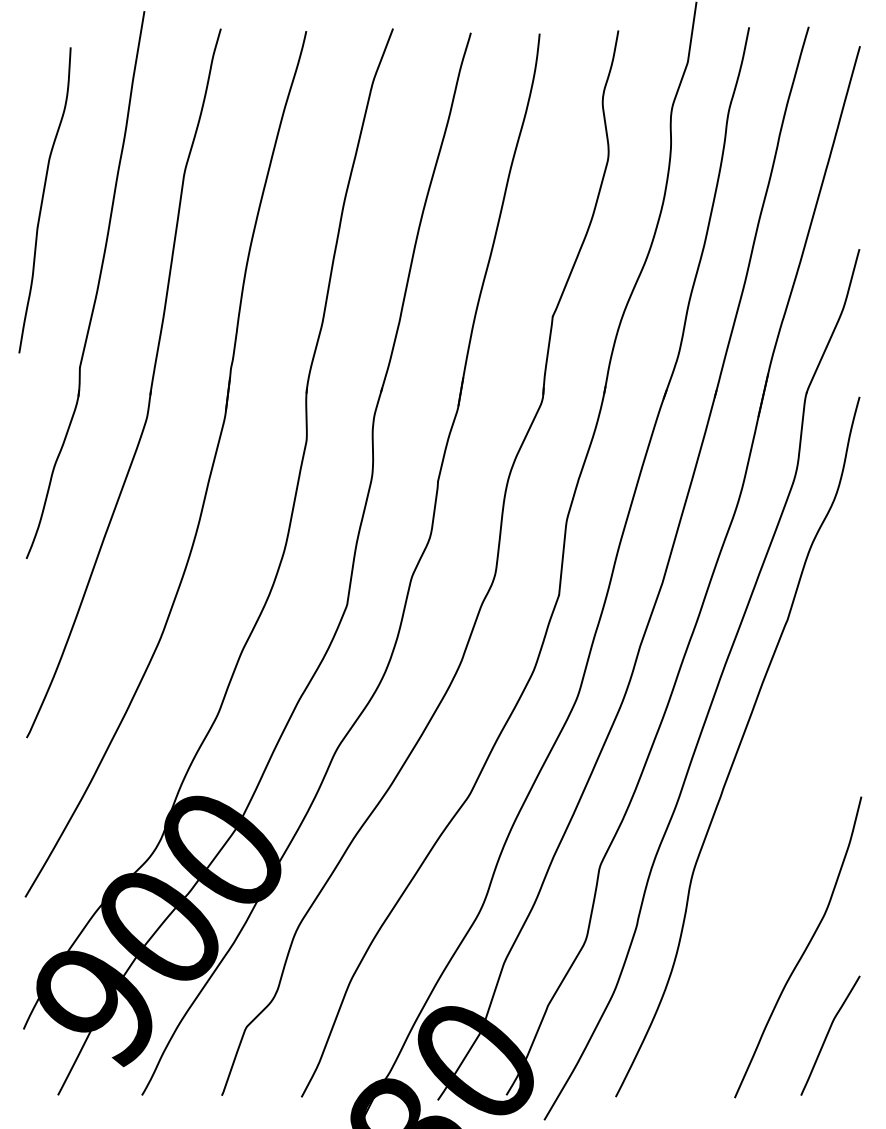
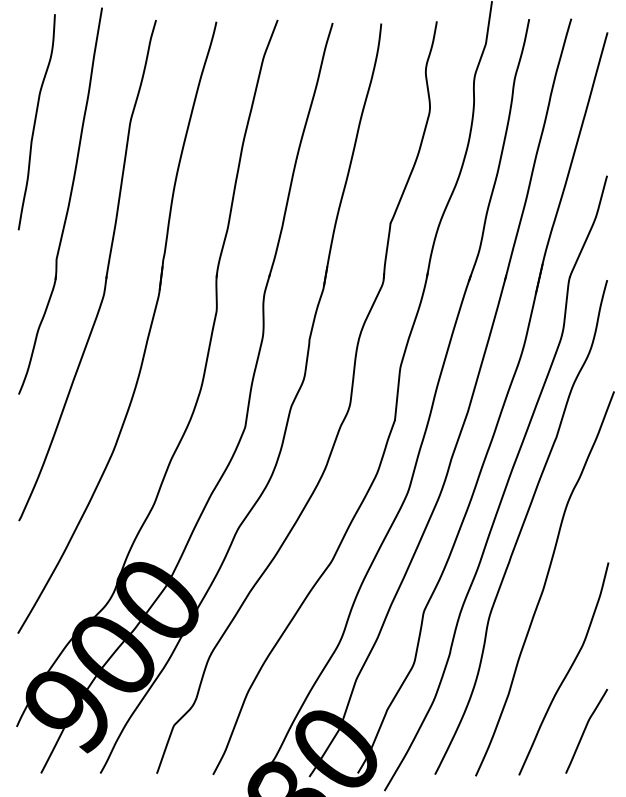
curve: (43, 200) -> (35, 122), moved
curve: (771, 826) -> (545, 583), added

